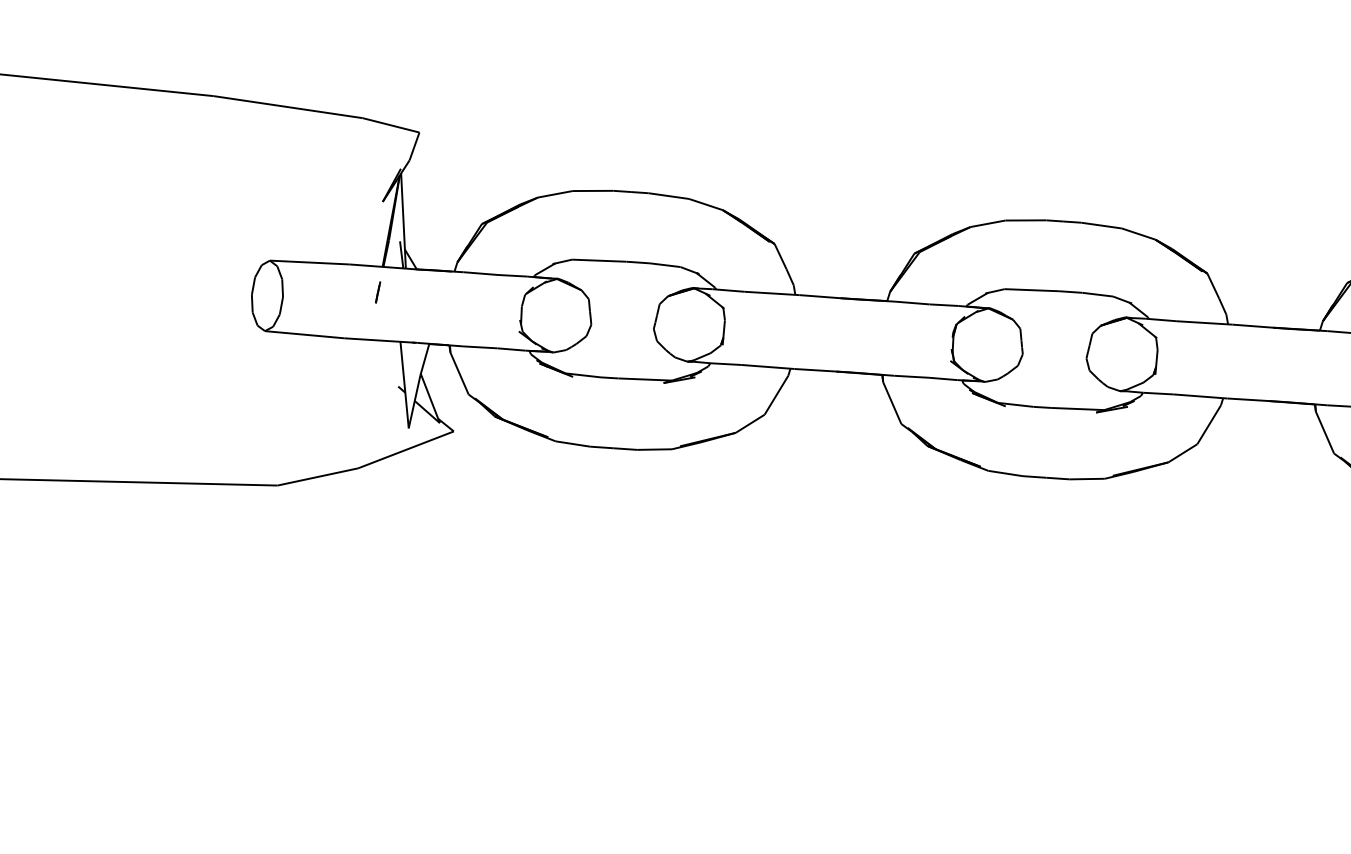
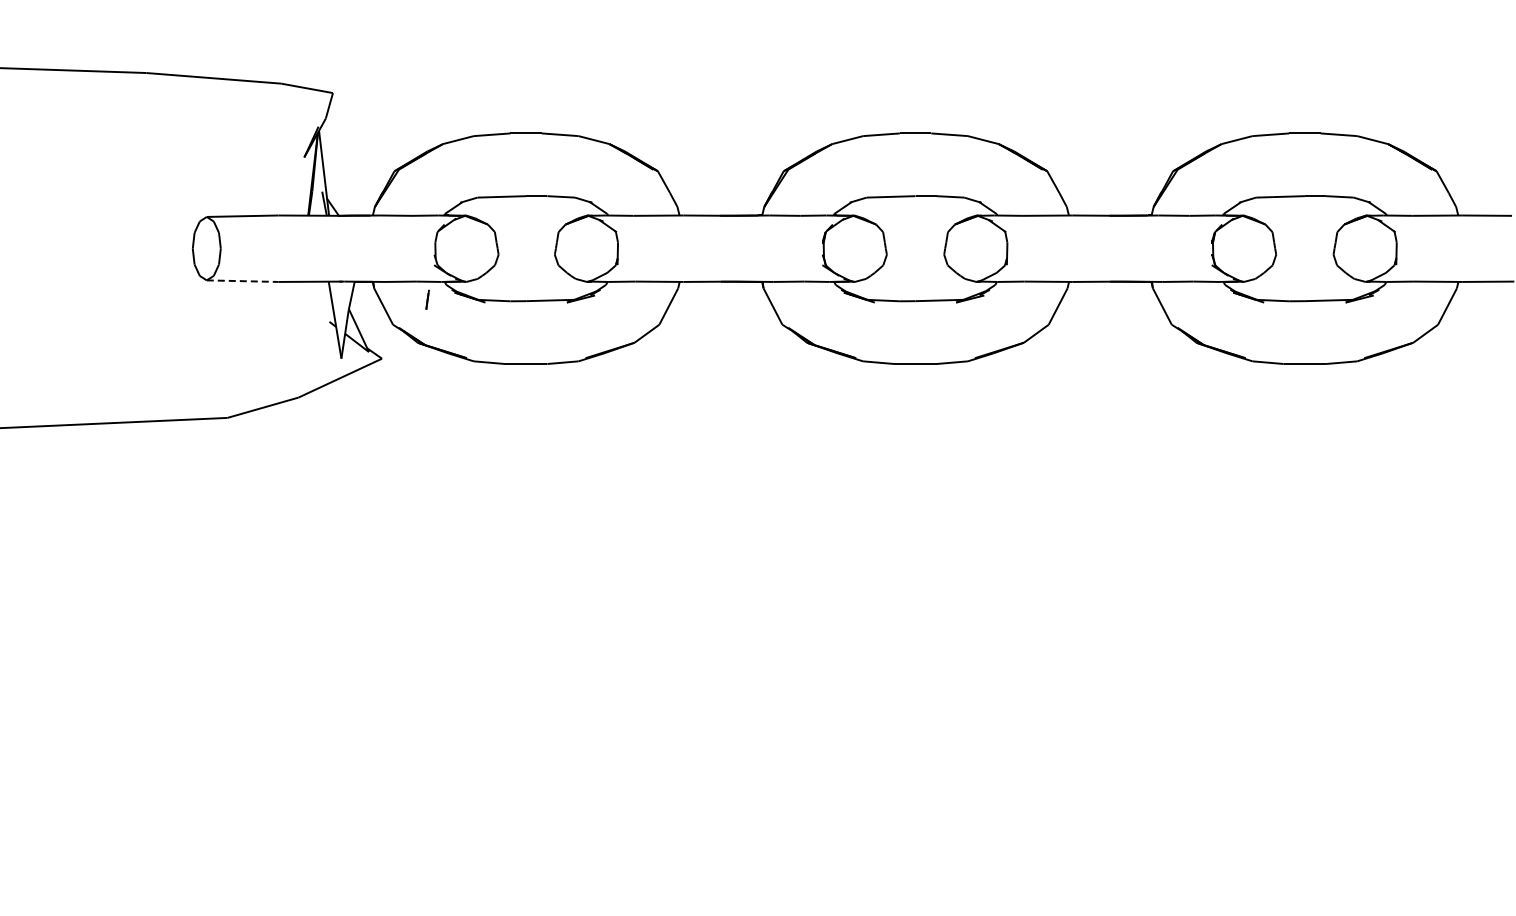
line: (377, 292) -> (427, 299), moved
line: (304, 335) -> (242, 281), solid -> dashed

